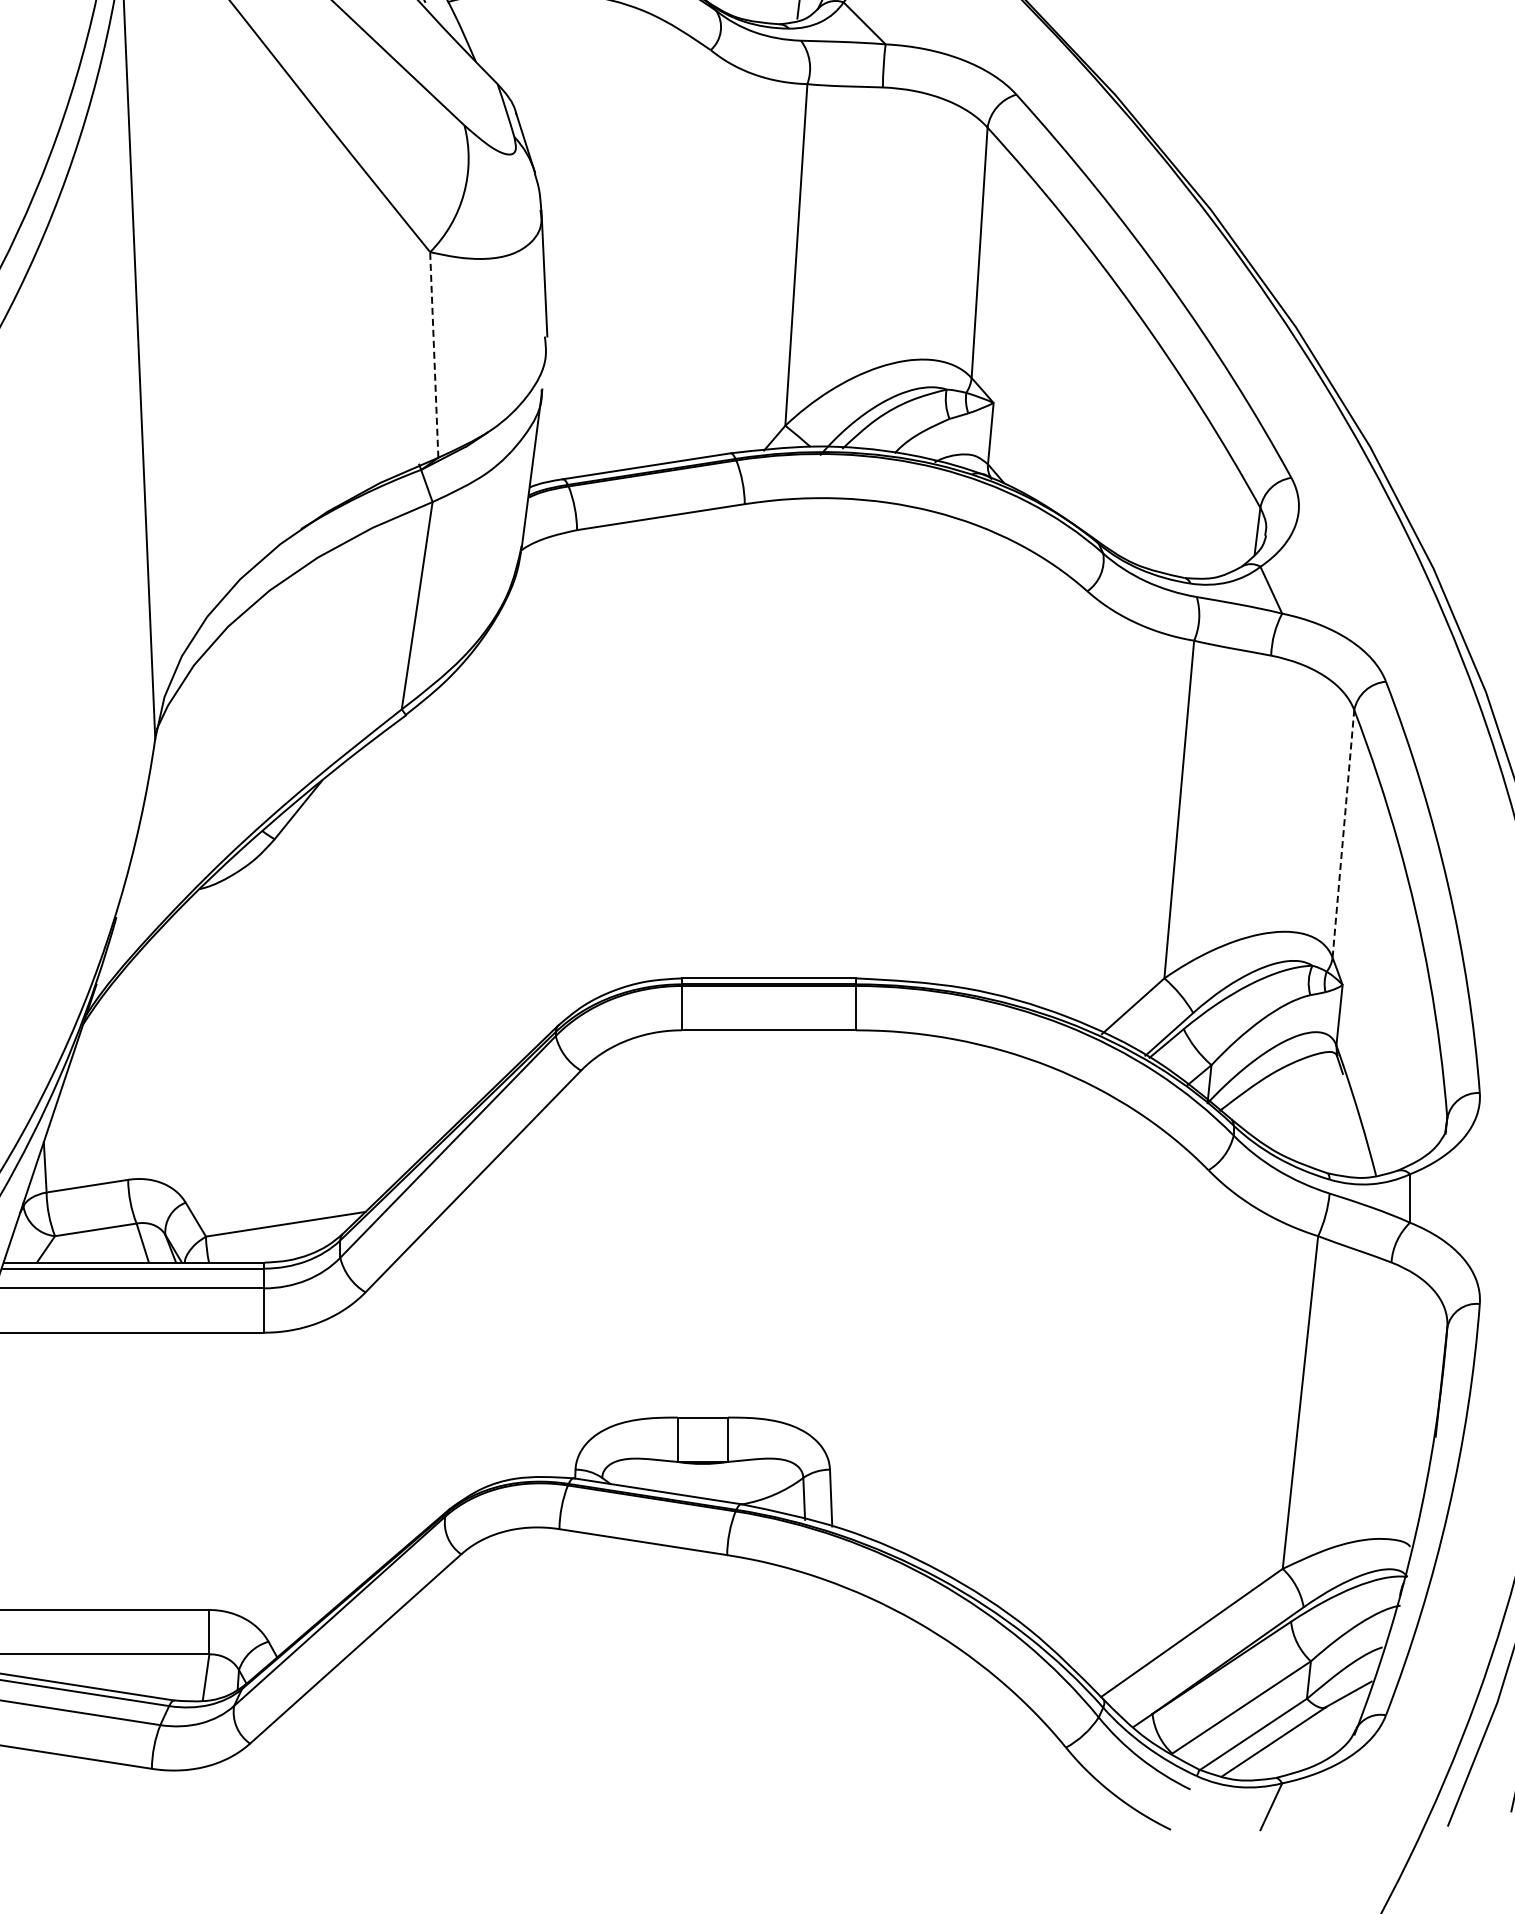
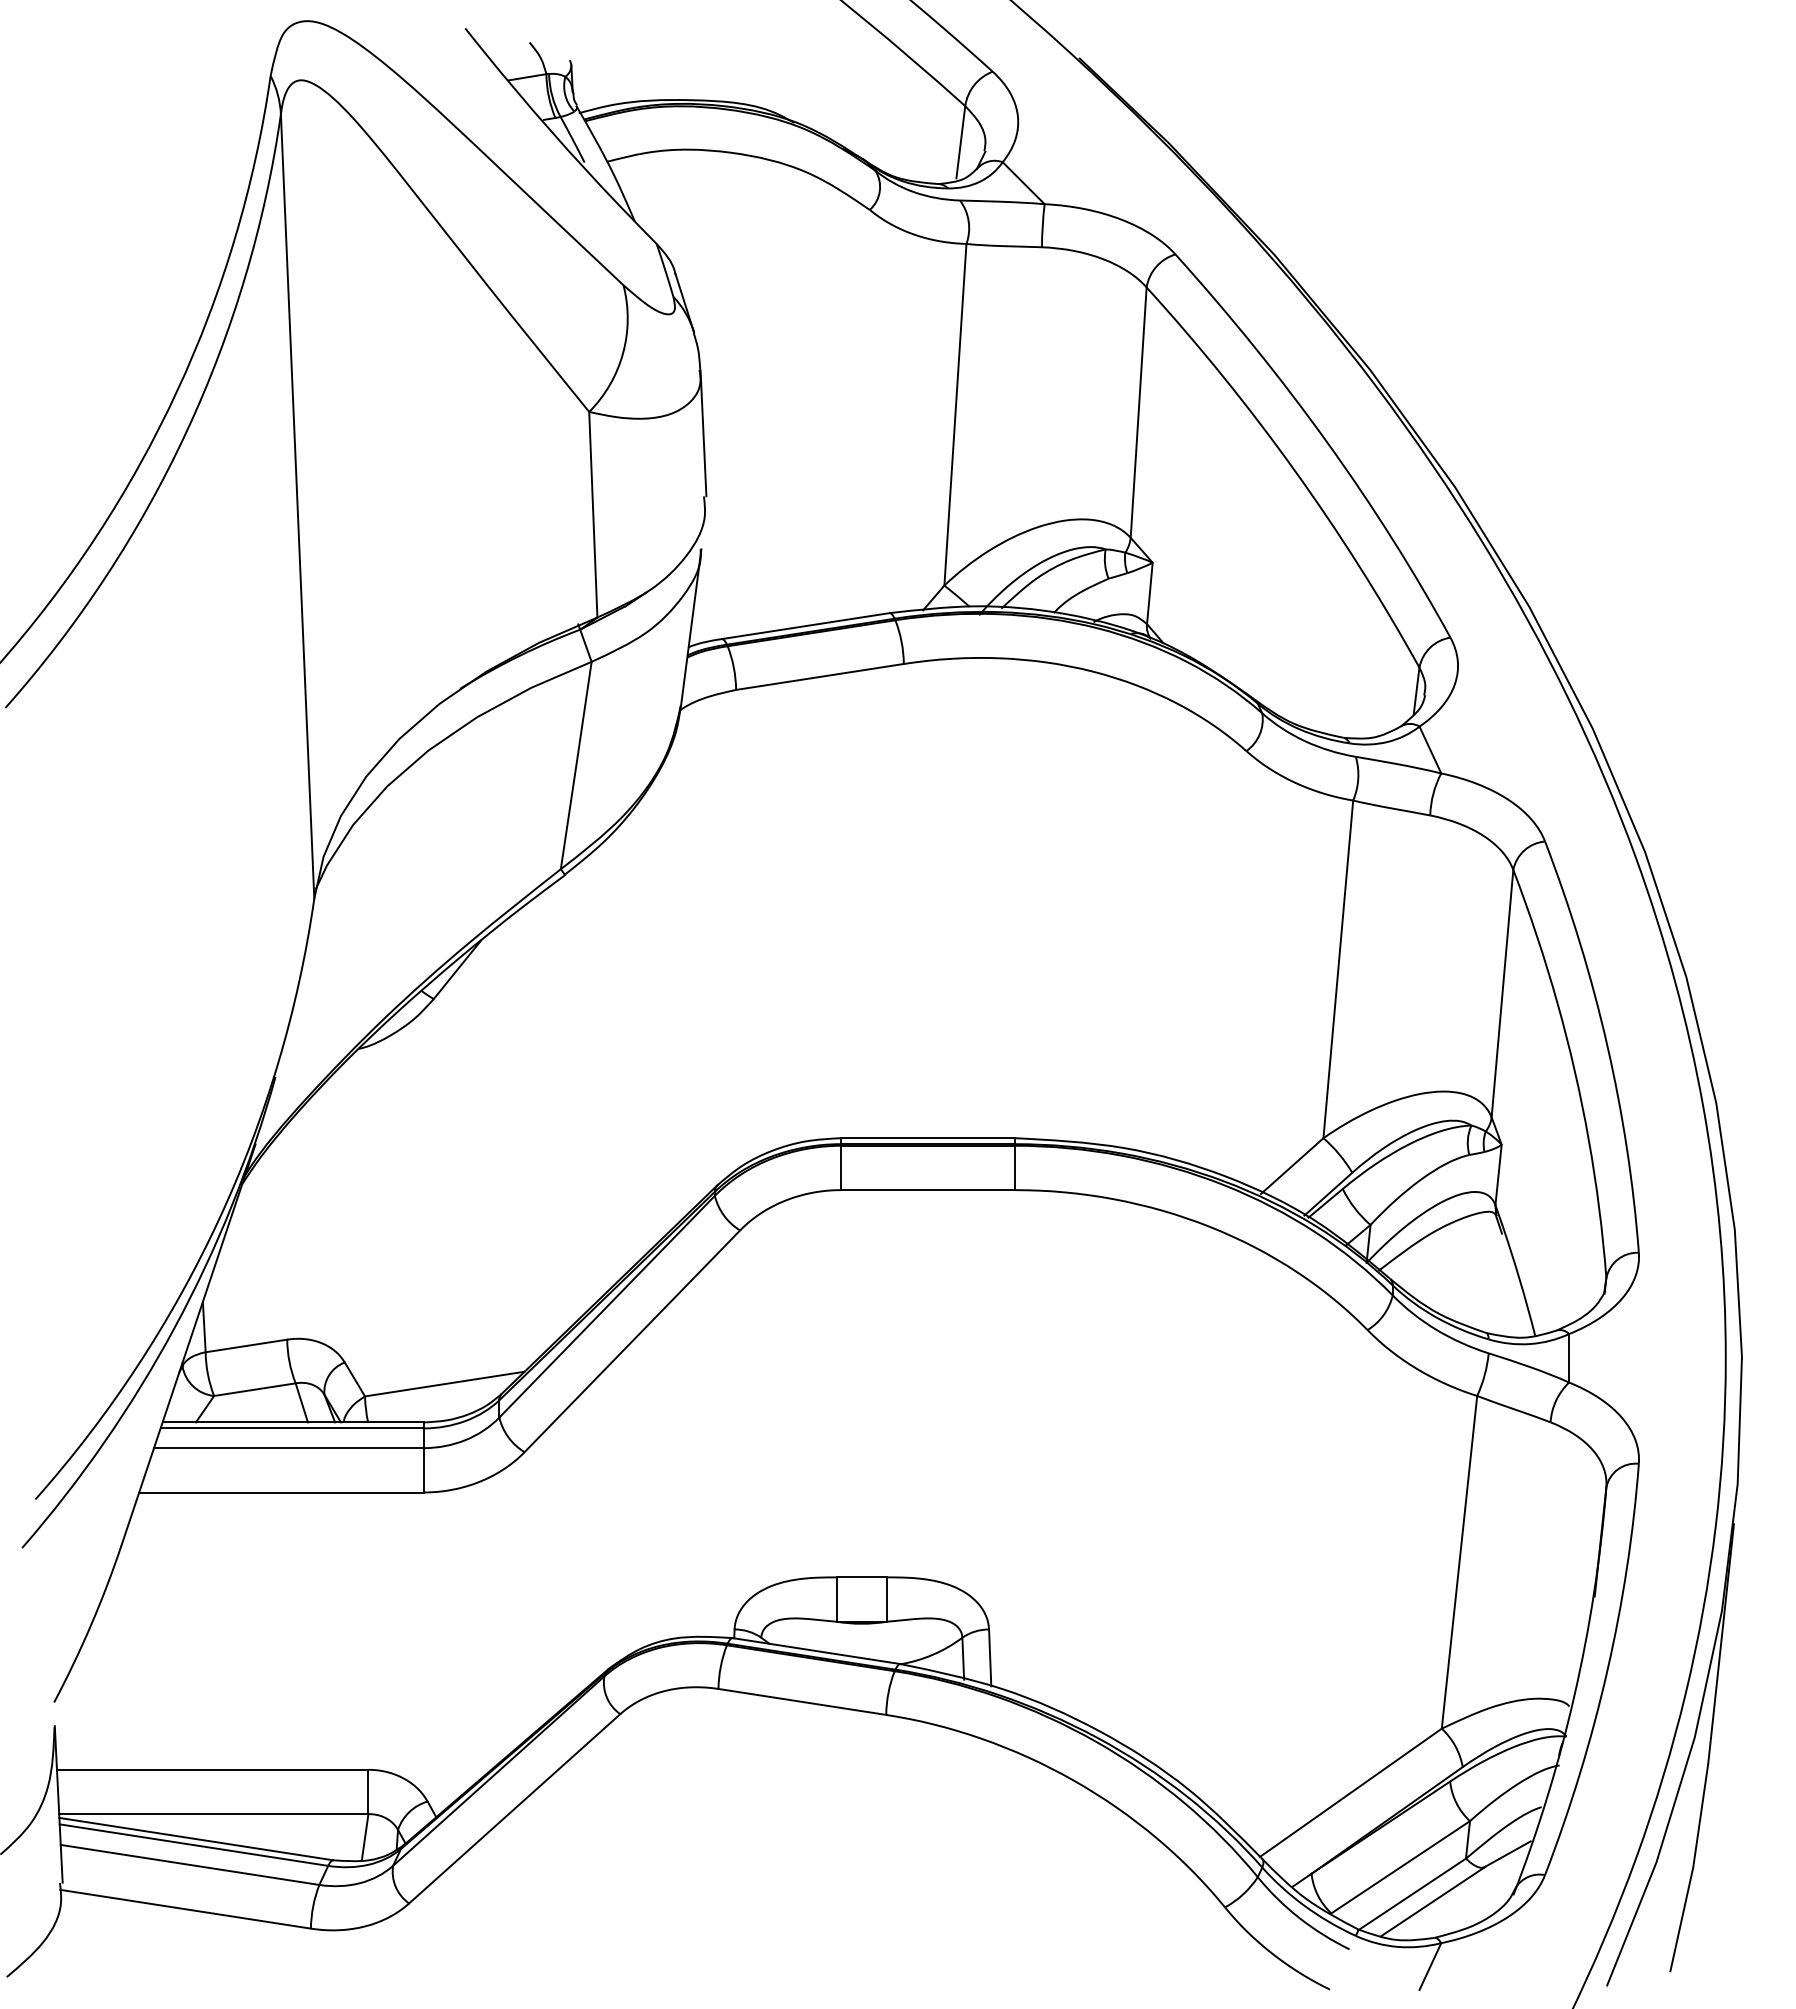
line: (434, 354) -> (593, 514), dashed -> solid
line: (1343, 833) -> (1502, 993), dashed -> solid

